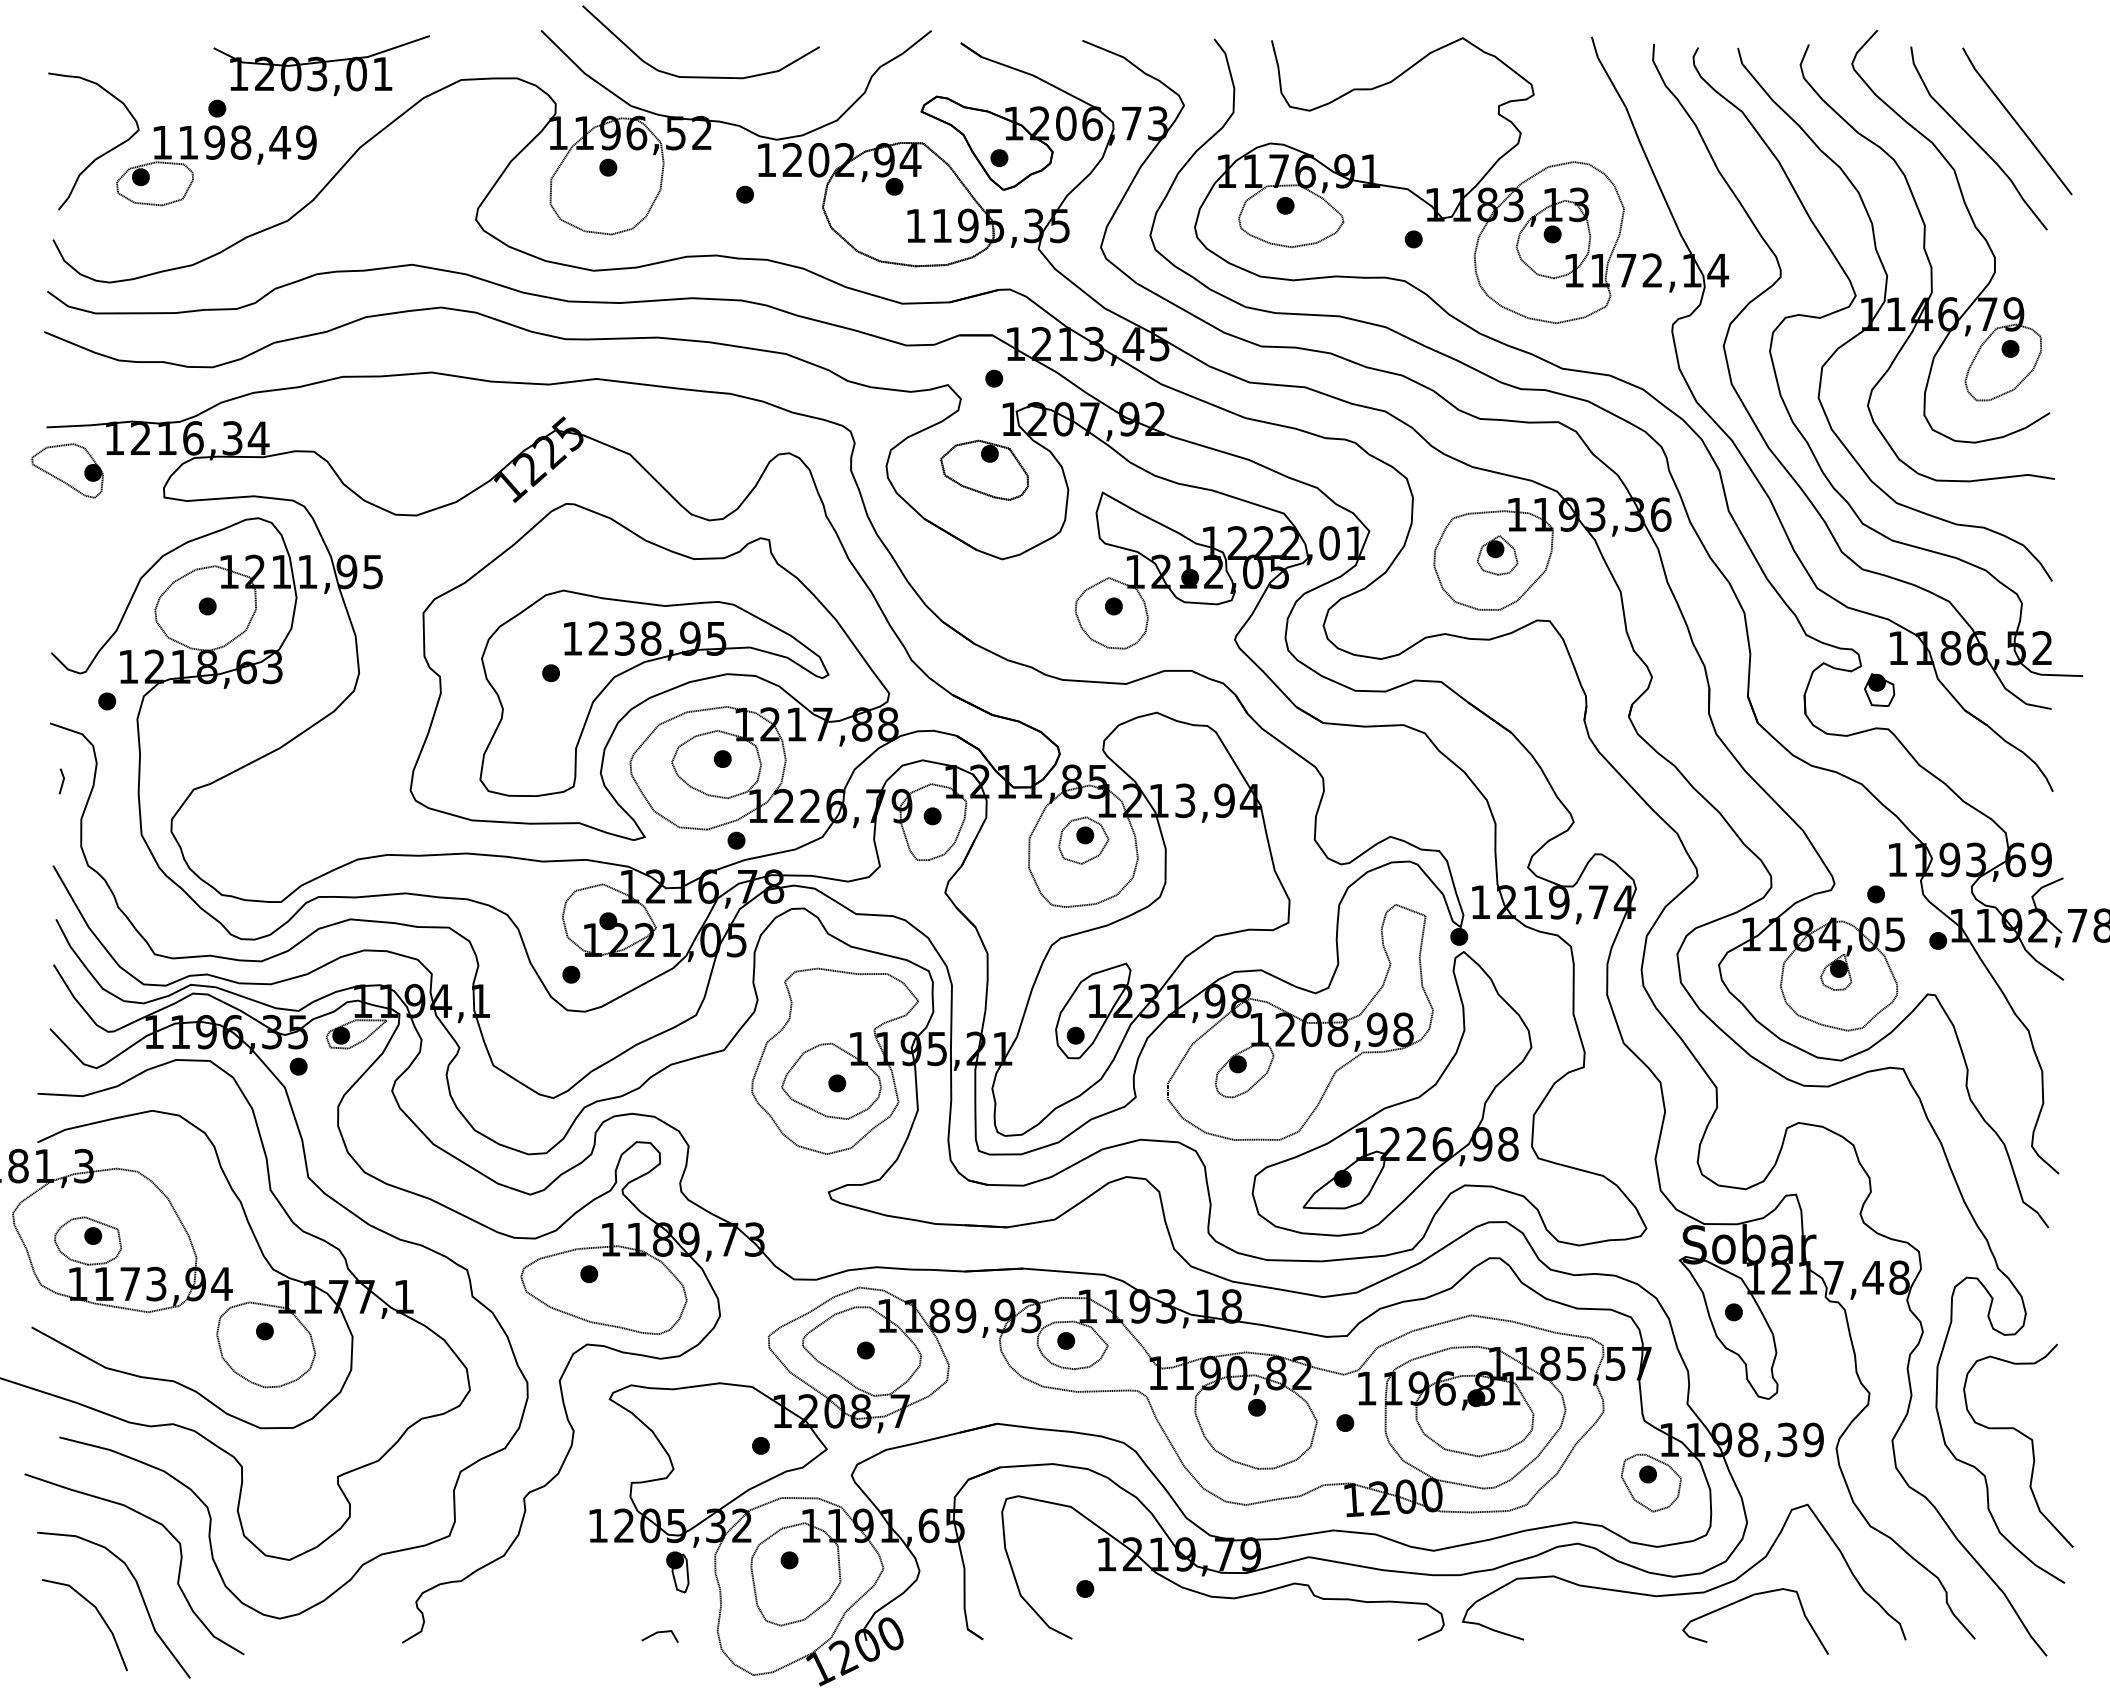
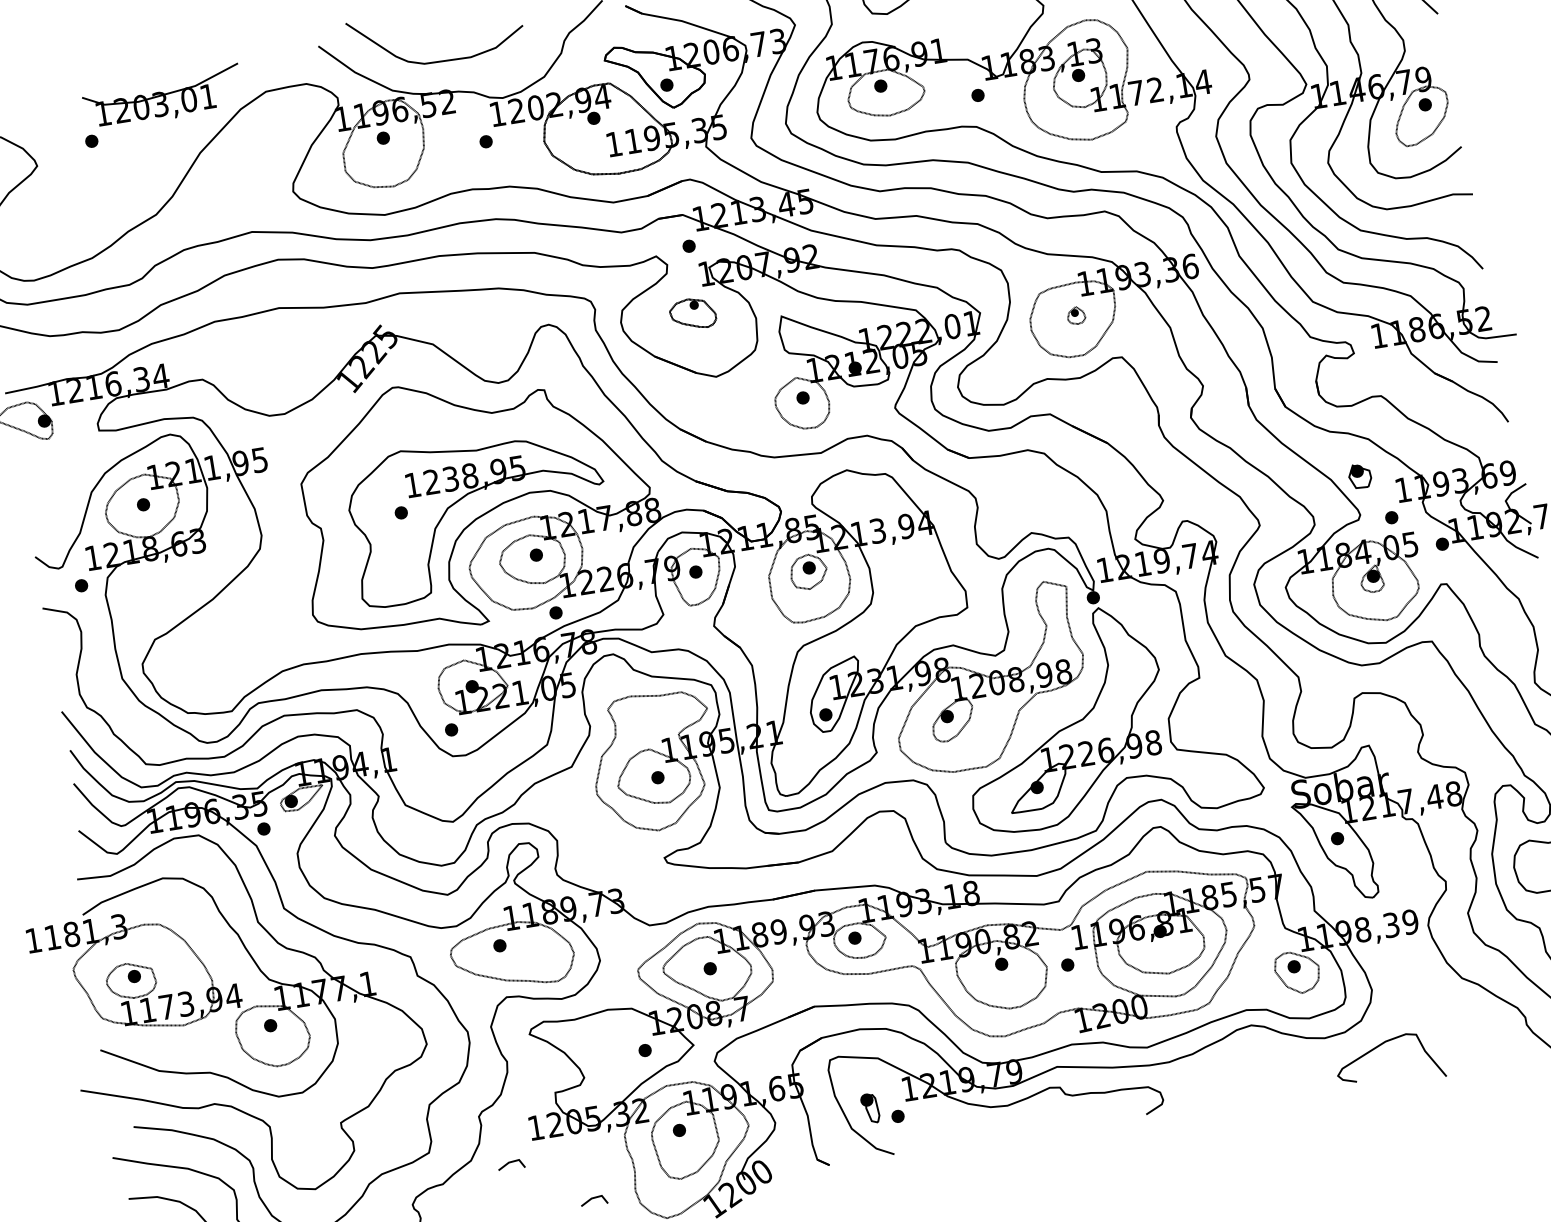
part: (216, 165) -> (97, 182), removed
part: (984, 469) -> (692, 313), size x0.7
part: (1497, 555) -> (1076, 315), size x0.6
part: (1879, 689) -> (1359, 475), moved
line: (62, 781) -> (58, 649), removed
line: (556, 1567) -> (510, 1163), added
part: (677, 1572) -> (870, 1108), moved
curve: (1686, 1592) -> (1336, 1048), removed

